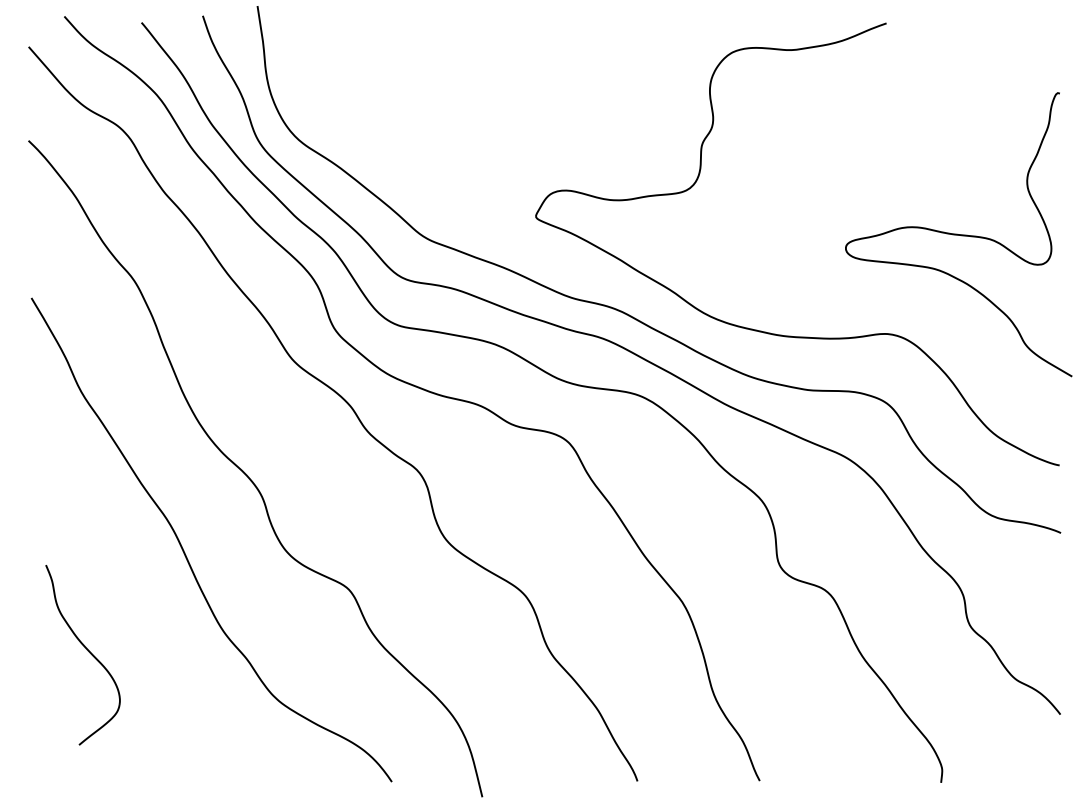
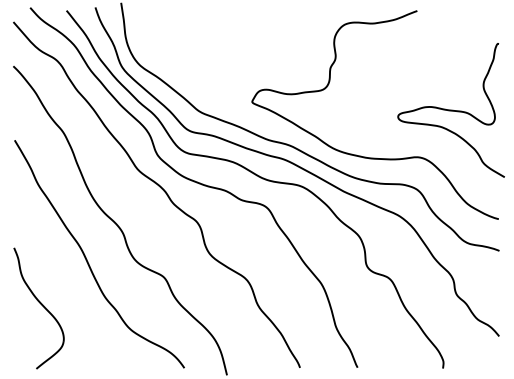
part: (81, 655) -> (38, 308), size x1.43

